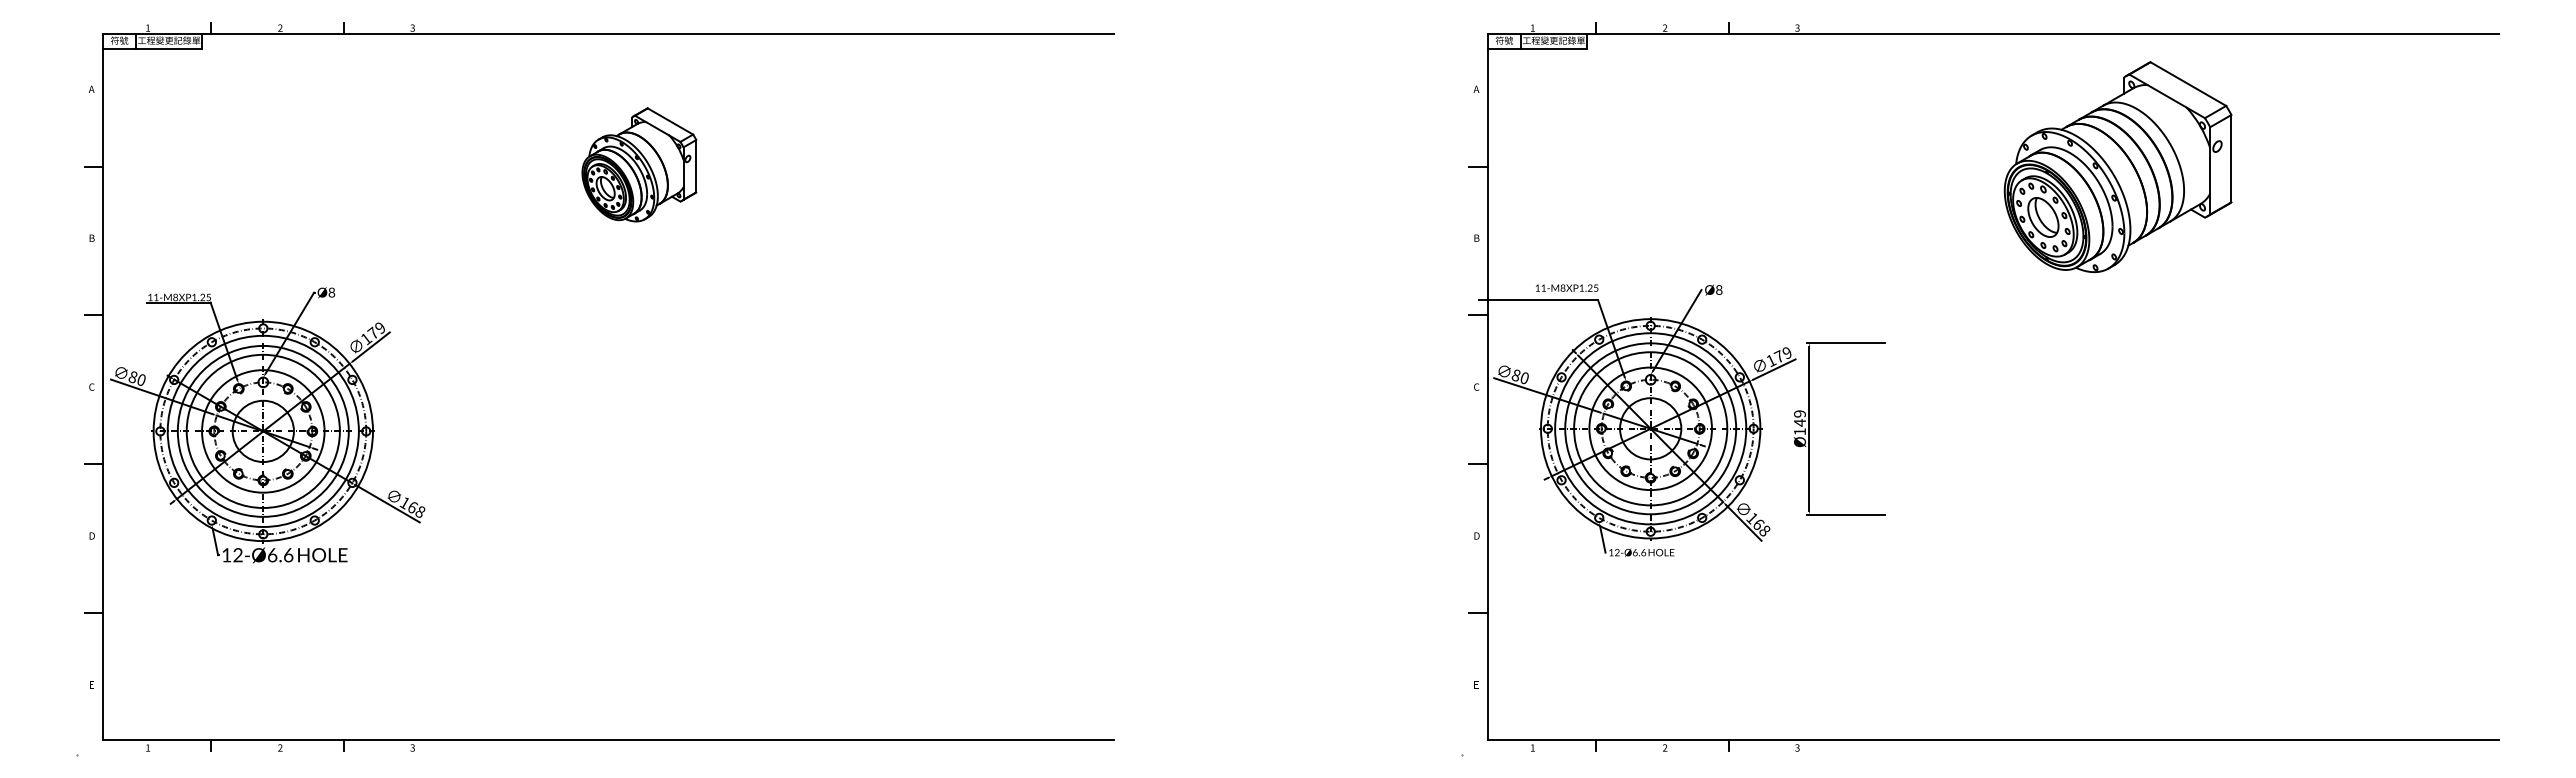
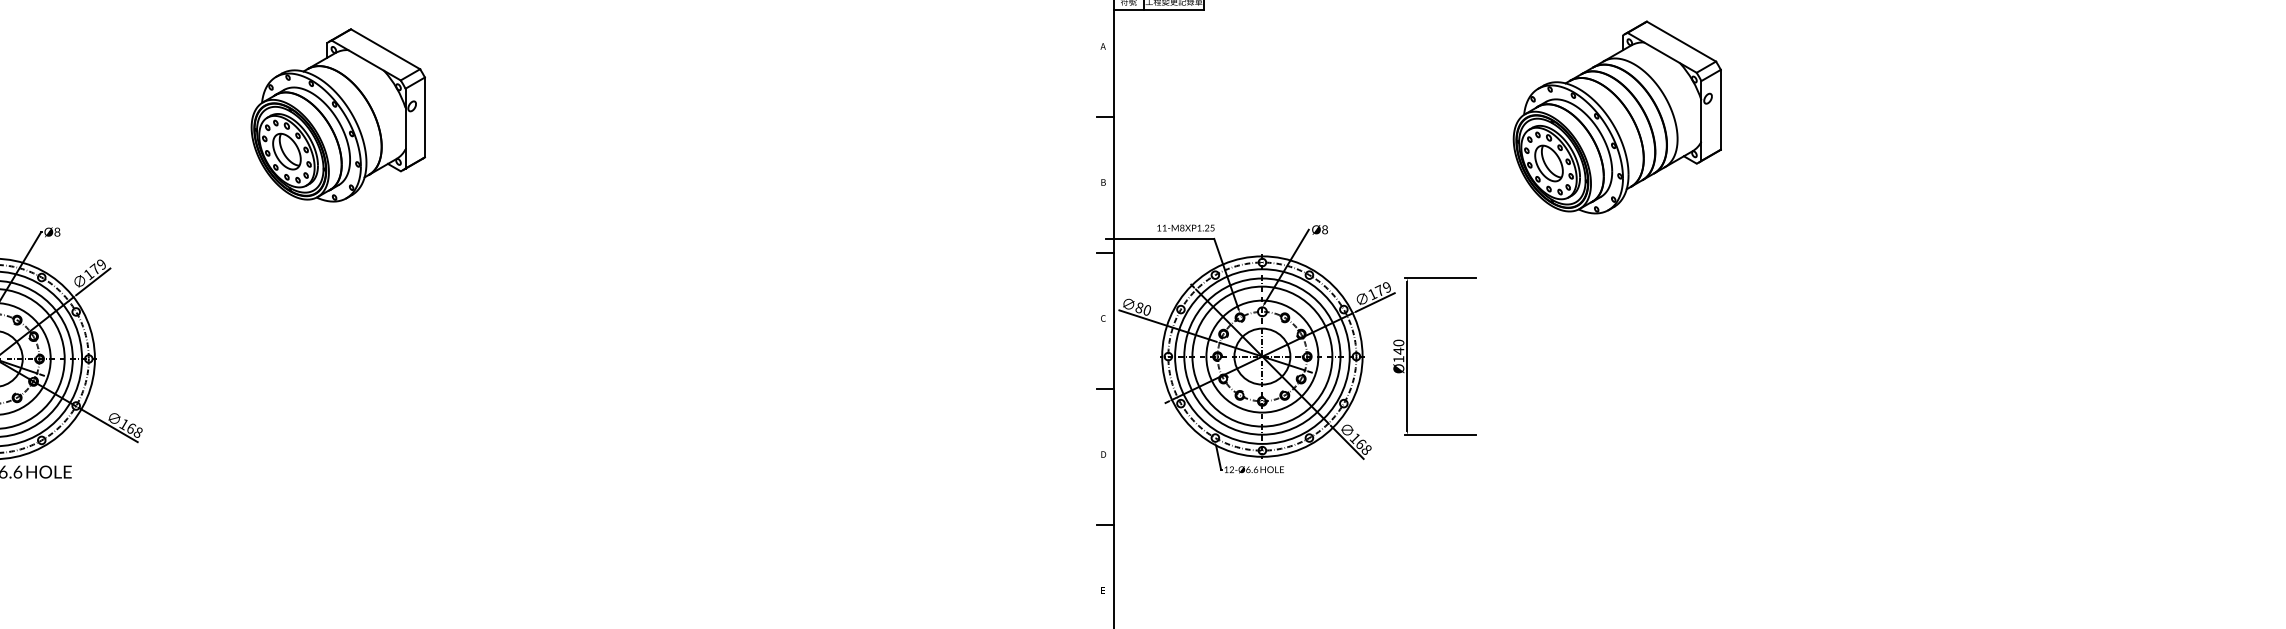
part: (639, 164) -> (338, 115), size x1.67
part: (2117, 166) -> (1616, 116), moved
text: (1799, 413) -> (1398, 342), Ø149 -> Ø140

